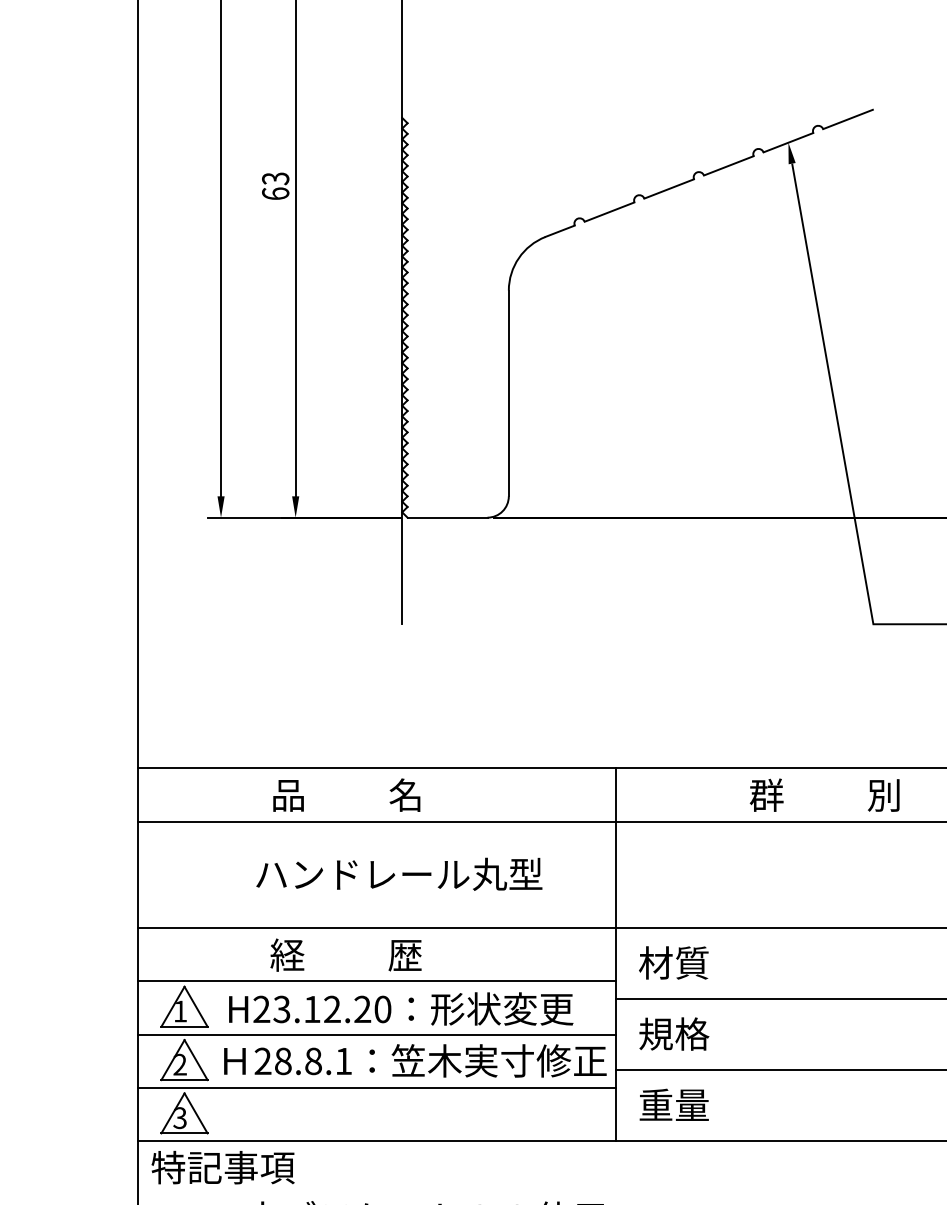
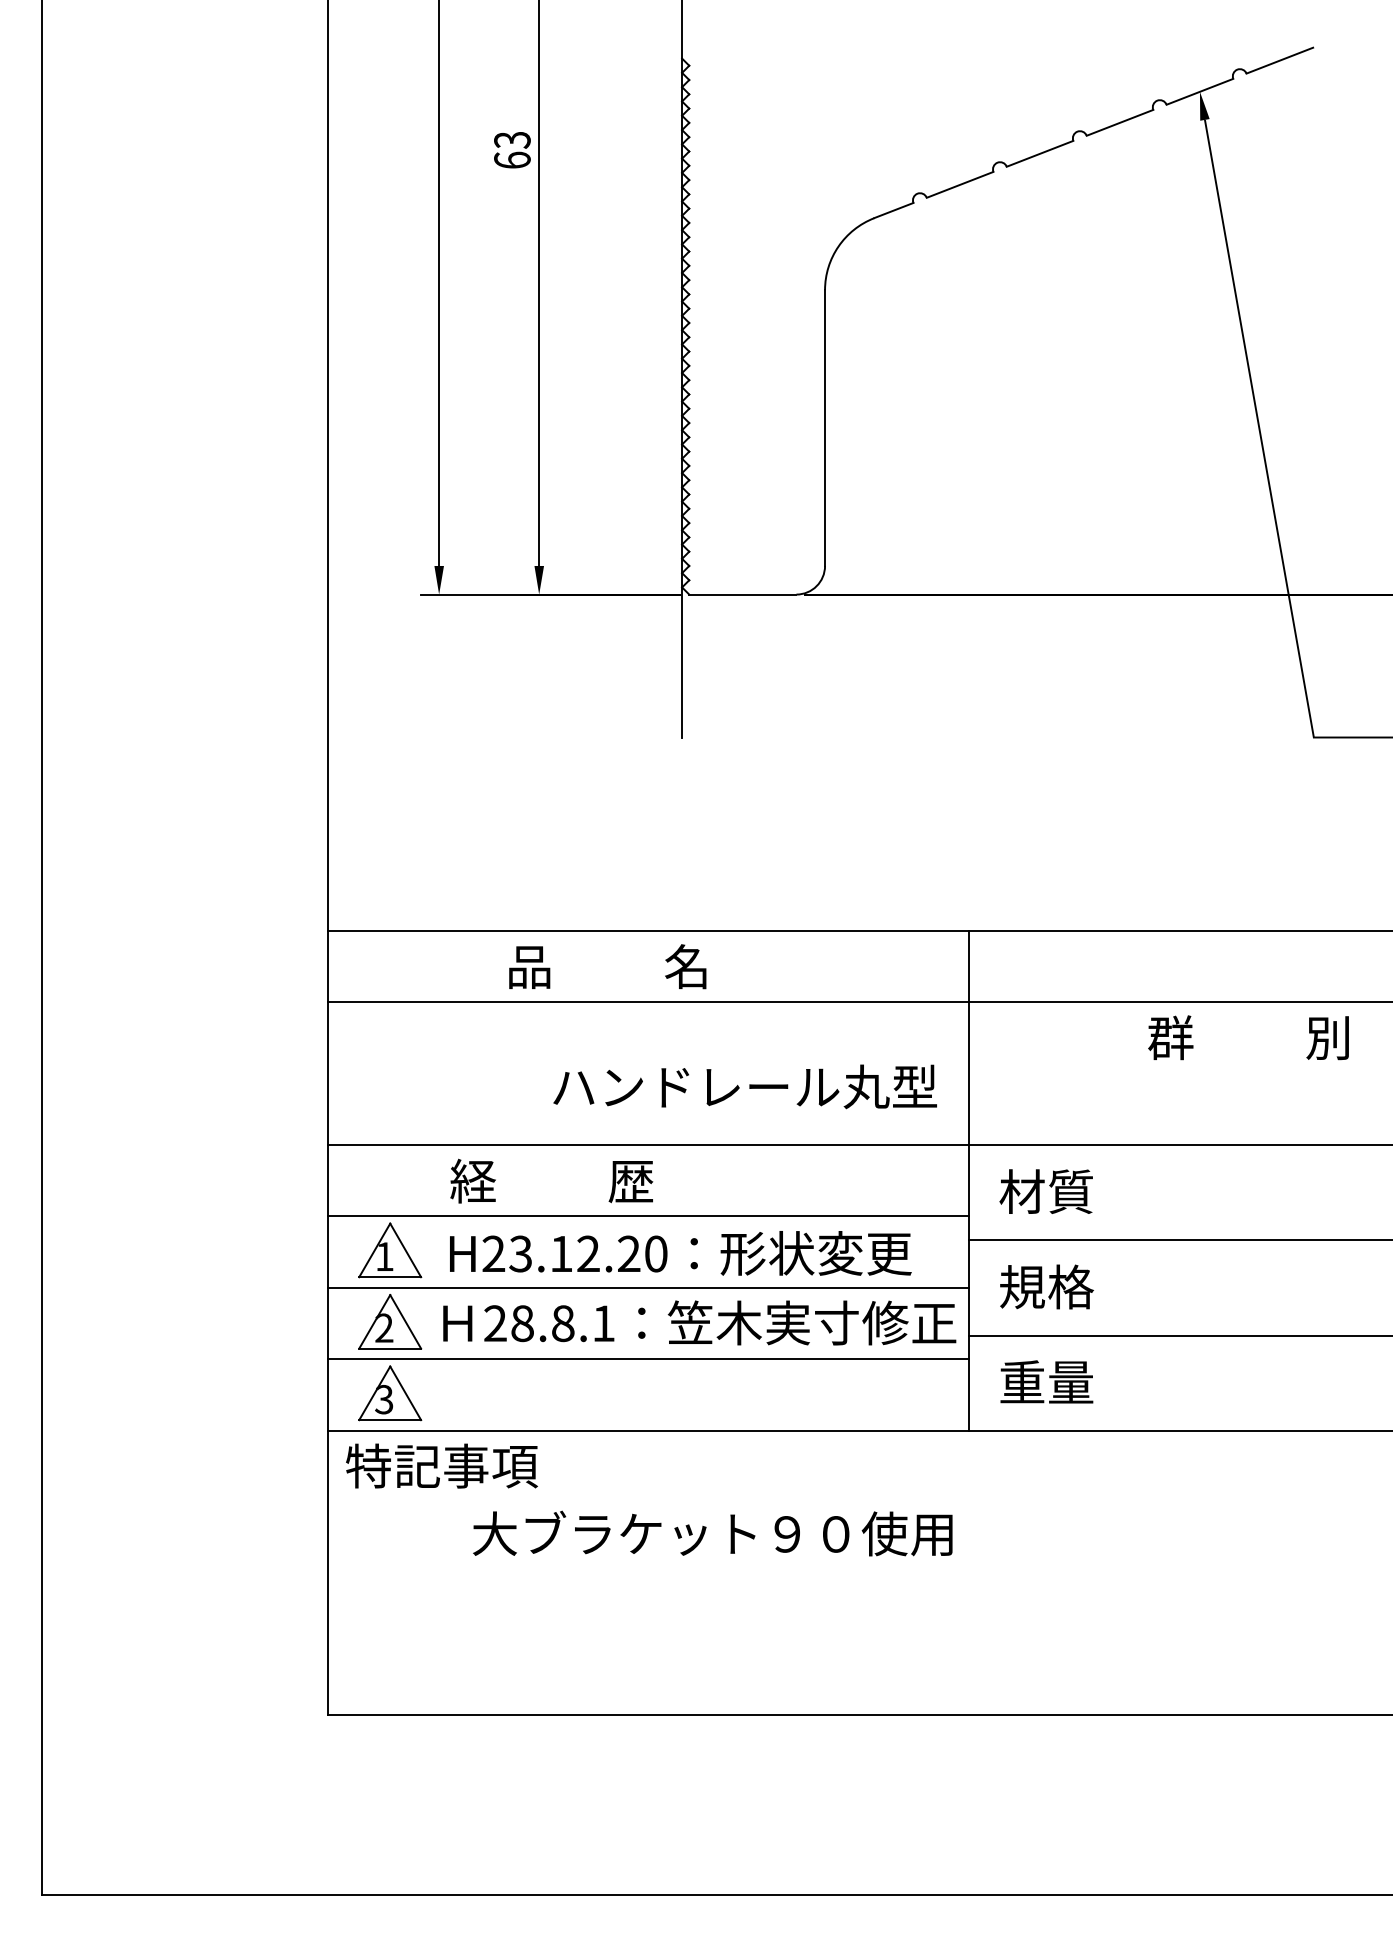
text: (824, 795) -> (1248, 1037), moved
text: (398, 874) -> (744, 1086), moved
text: (345, 954) -> (551, 1180), moved

